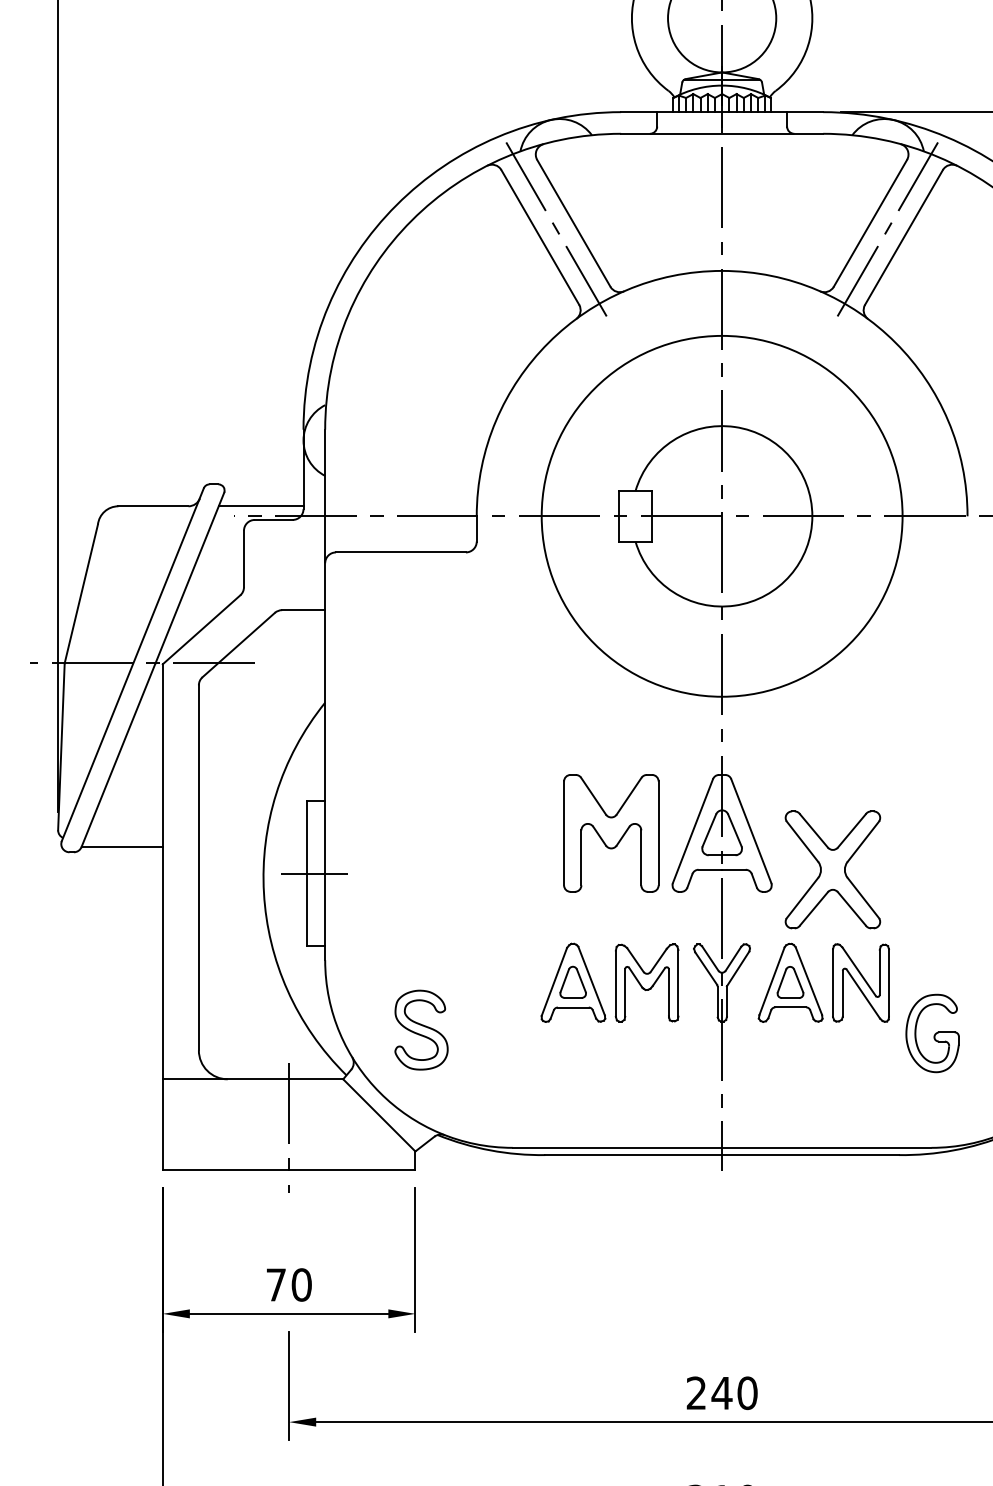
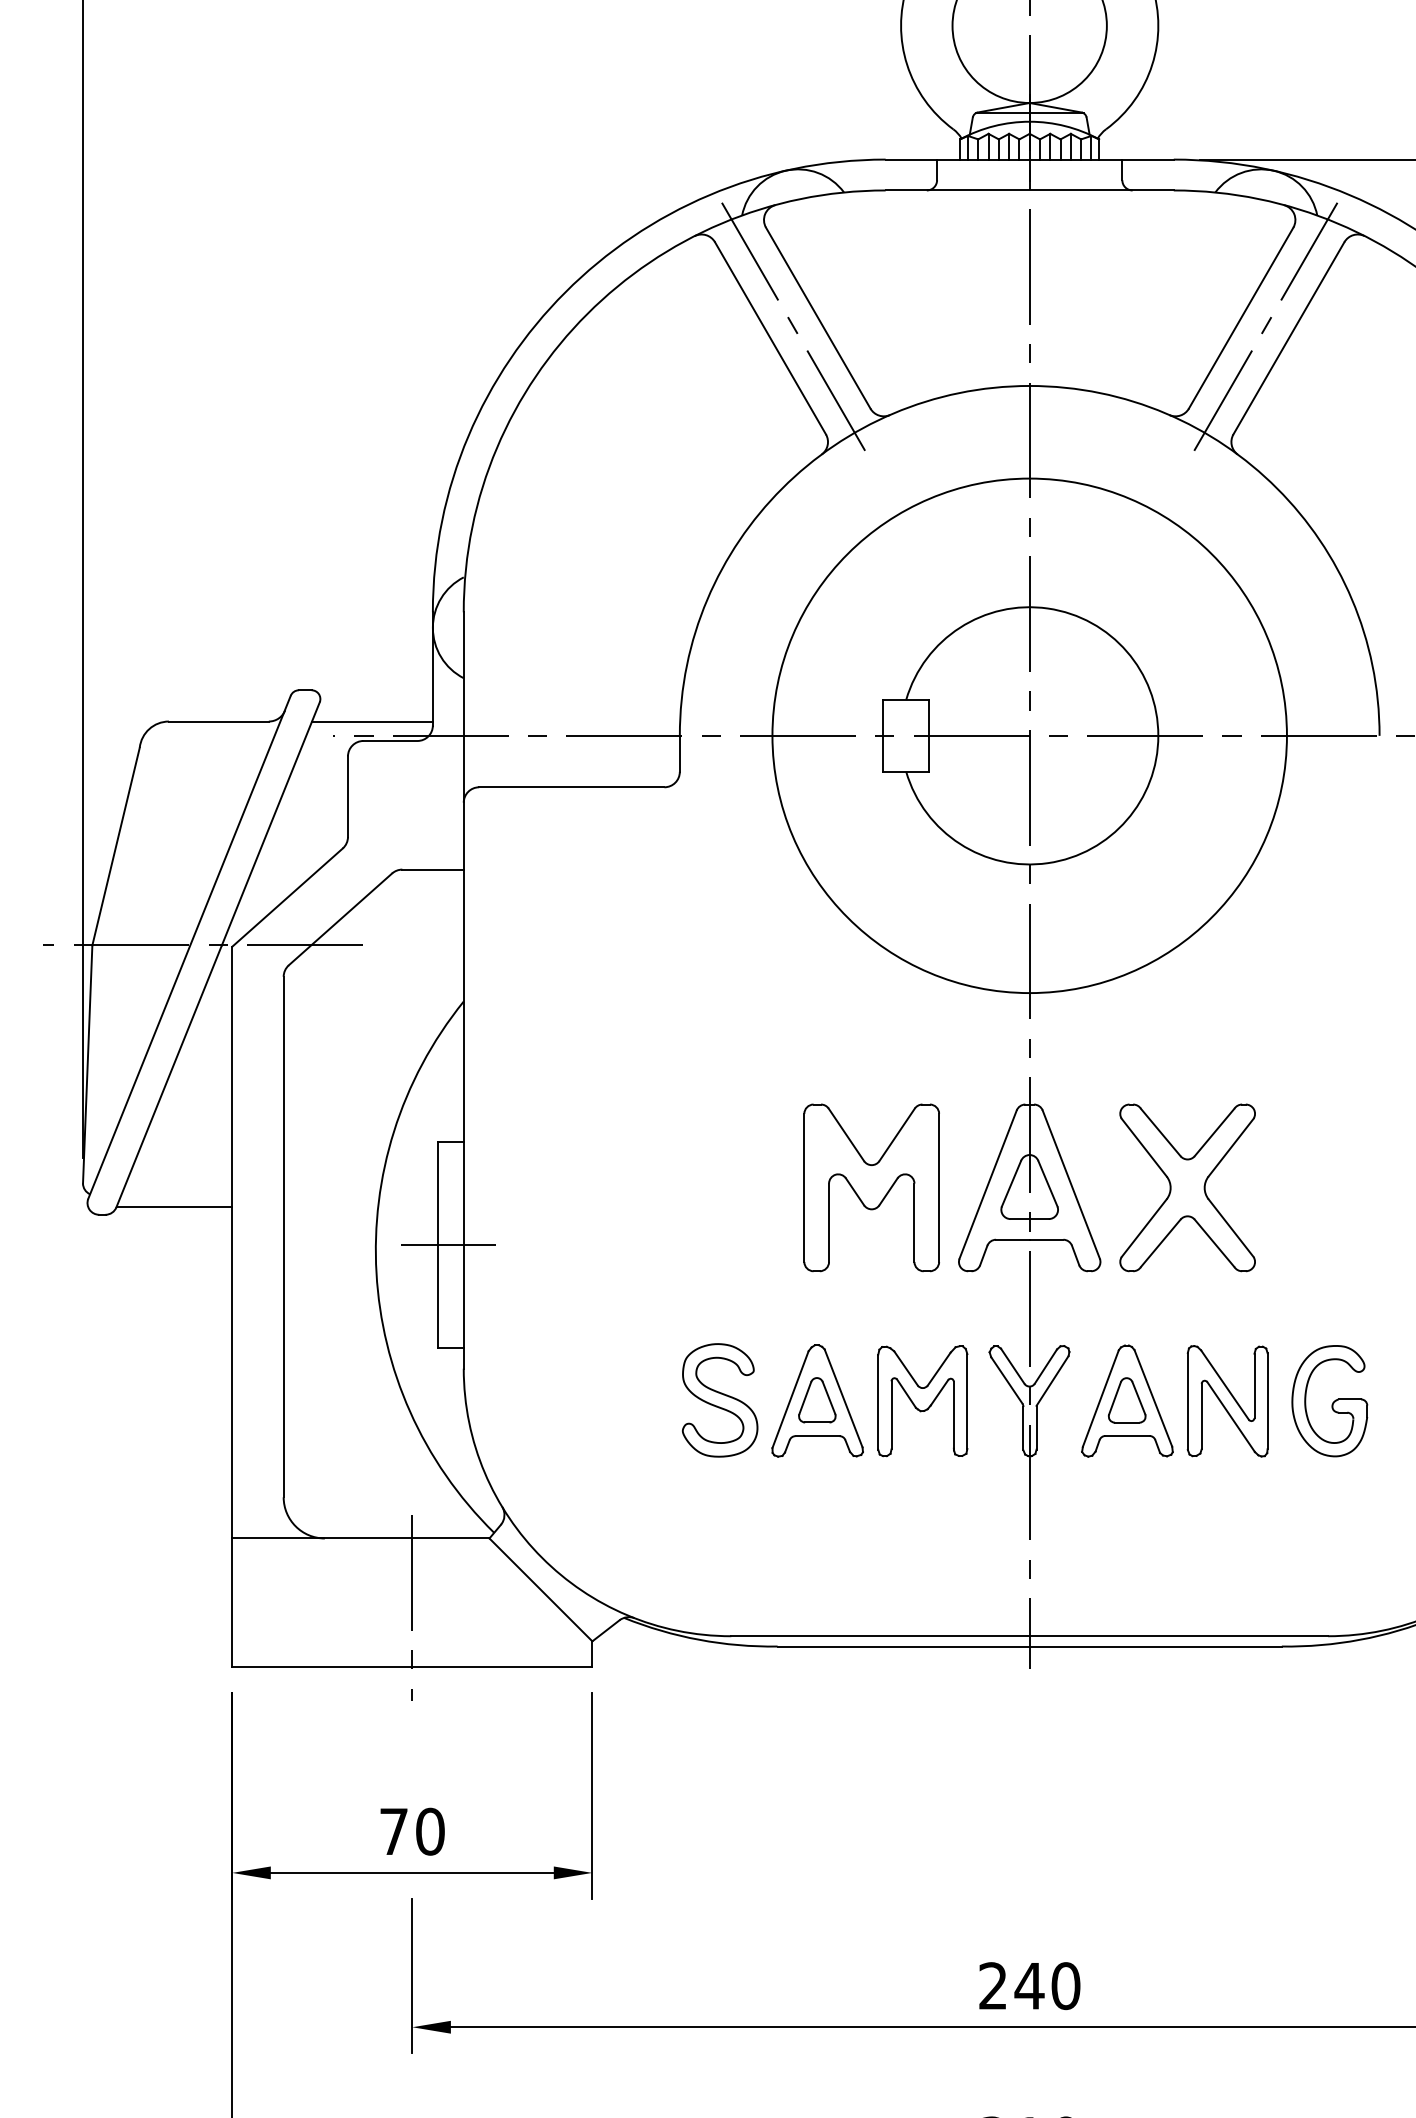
part: (832, 869) -> (1187, 1187), moved
part: (421, 1030) -> (720, 1400), moved
part: (932, 1033) -> (1329, 1401), moved

